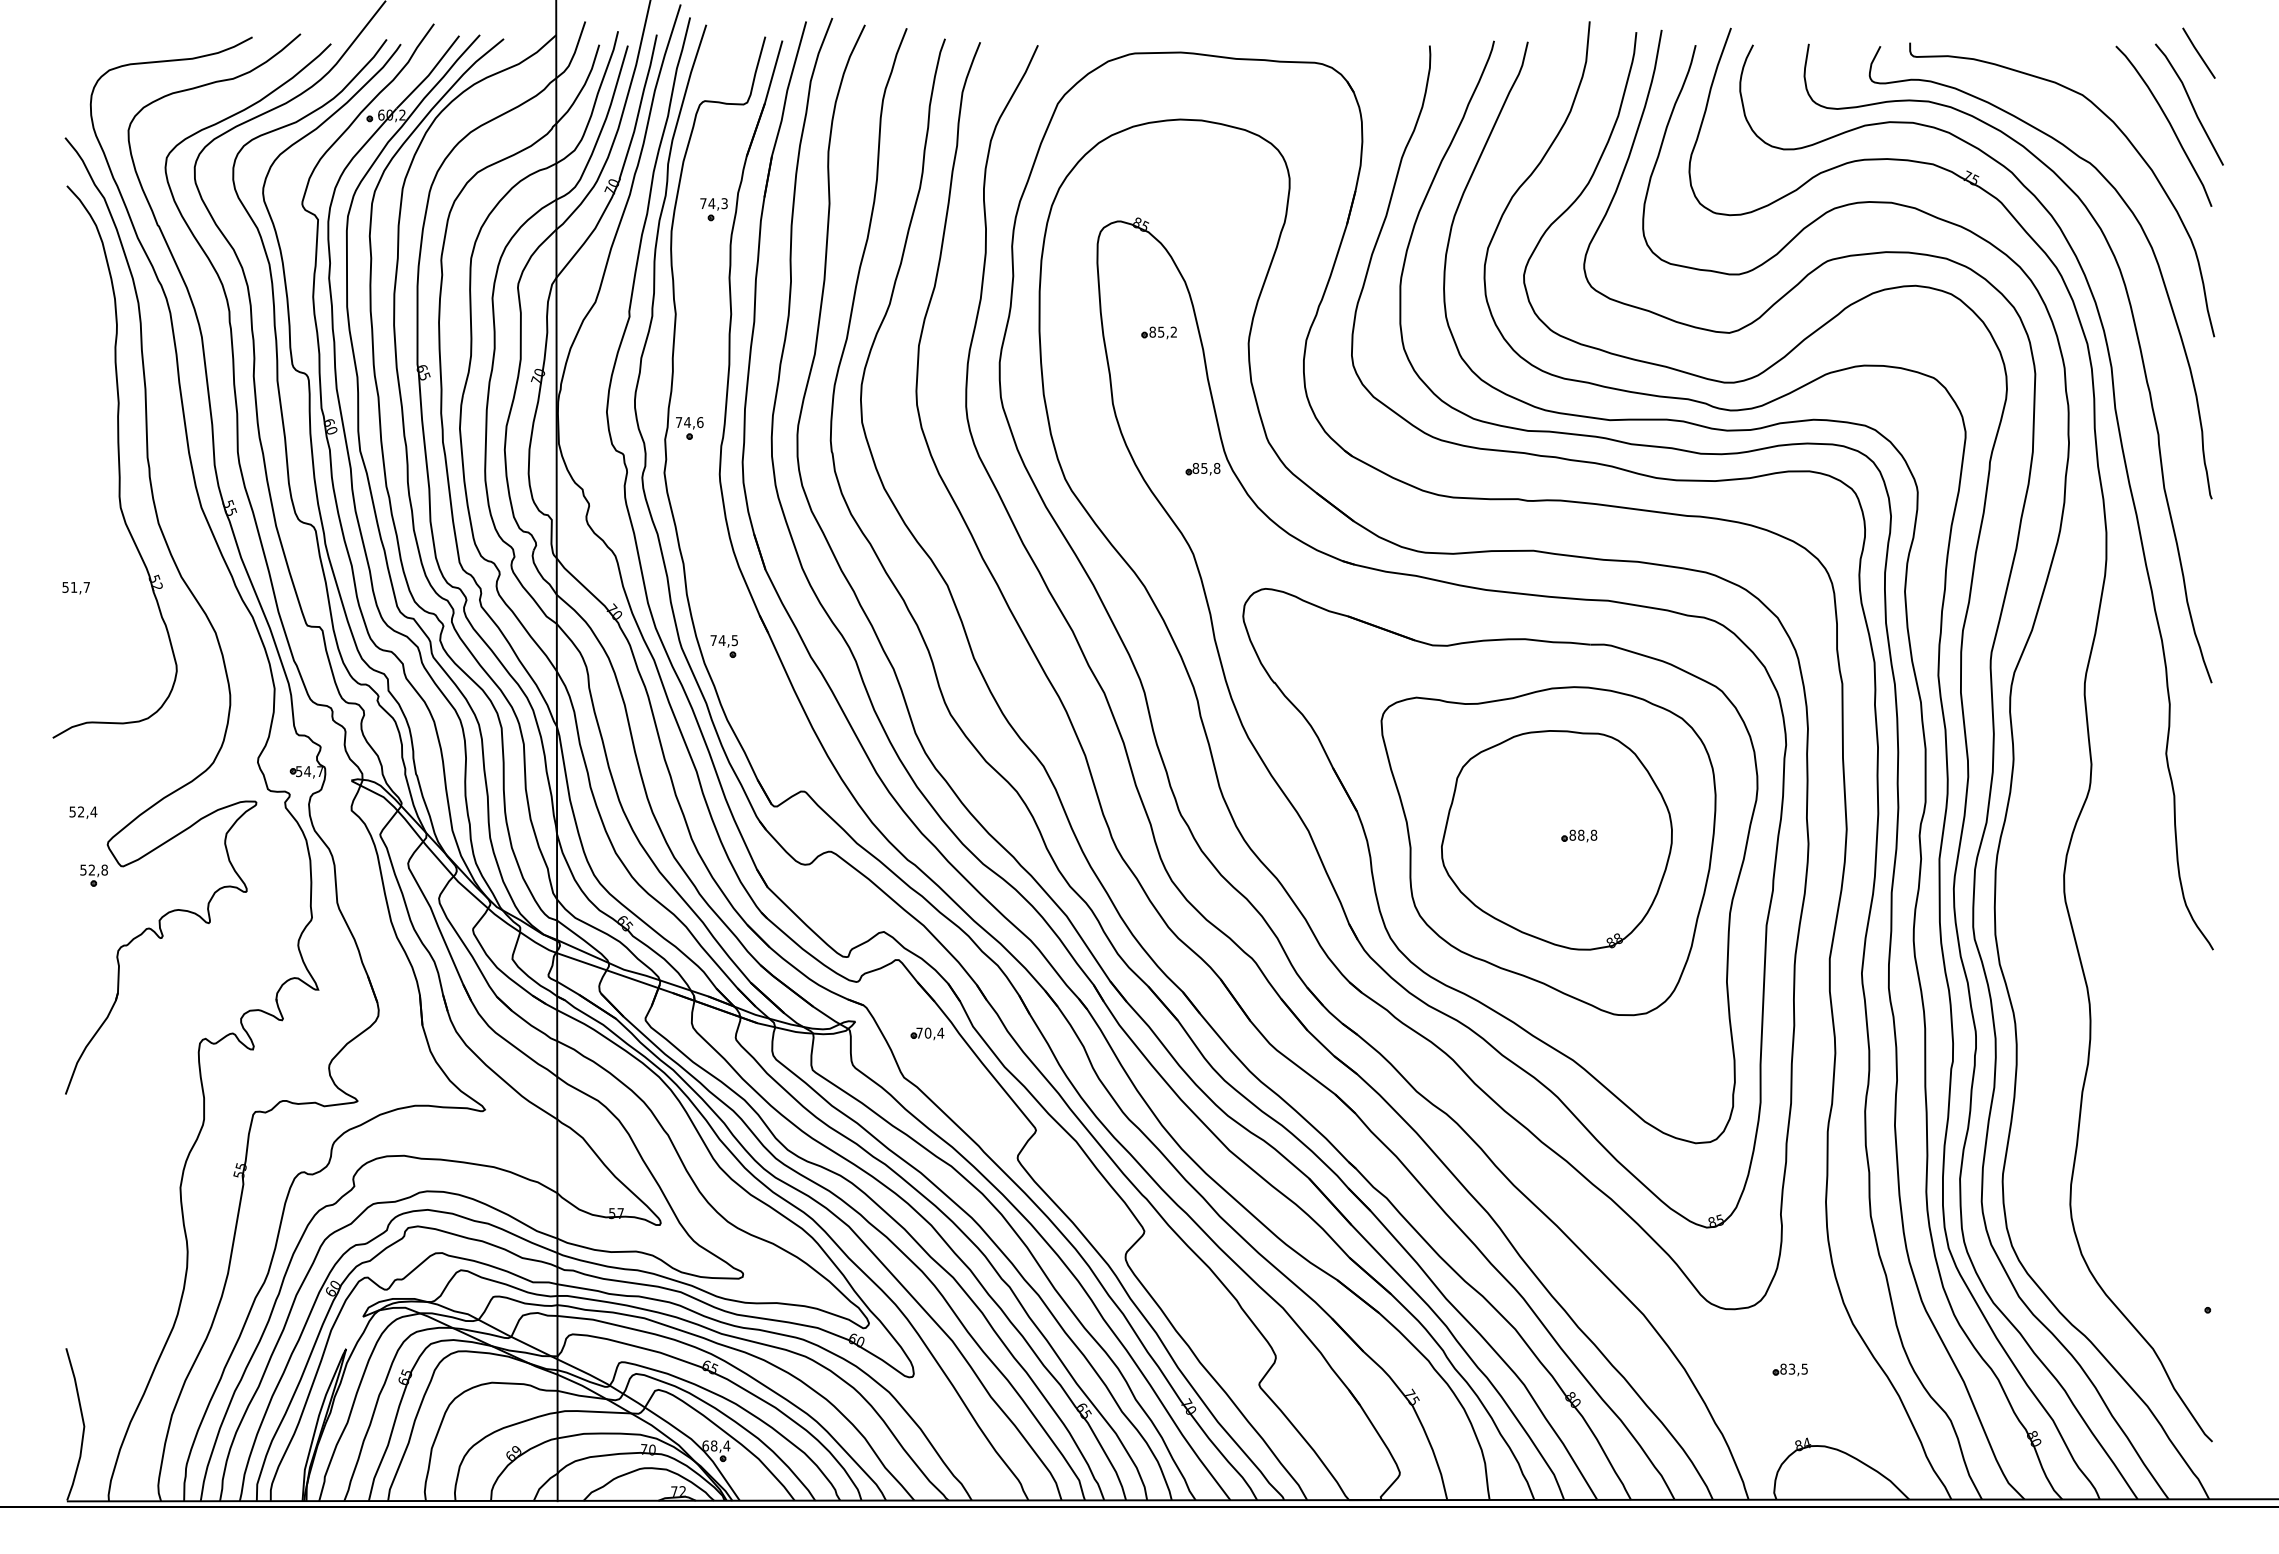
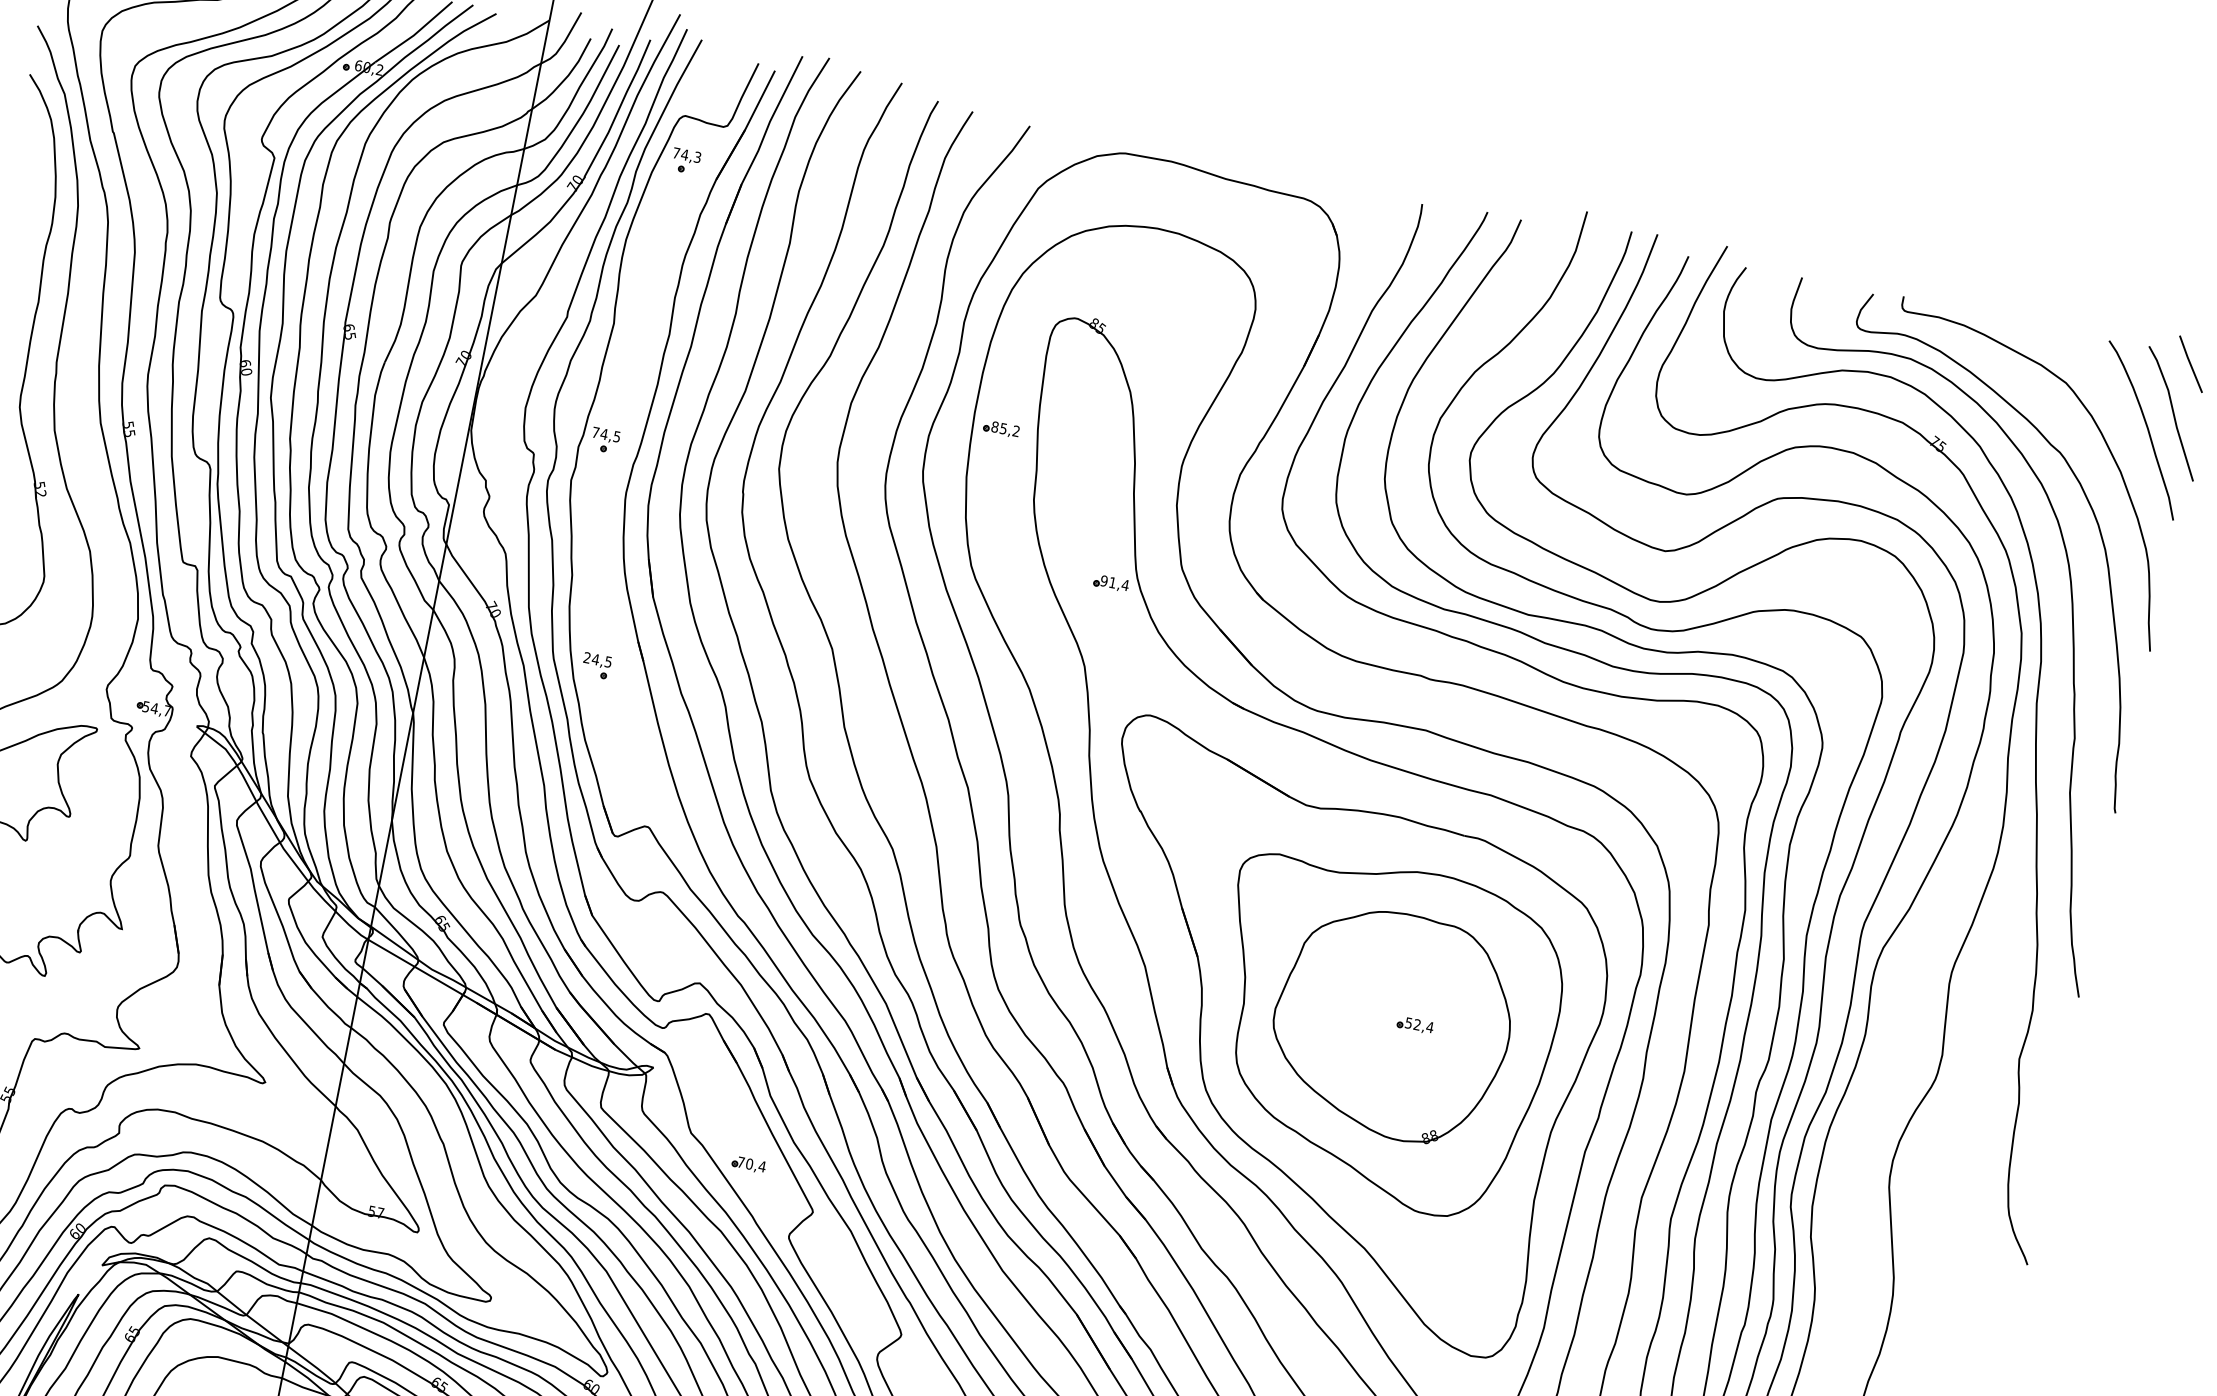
part: (713, 209) -> (685, 161), moved
part: (1158, 332) -> (1000, 428), moved
text: (700, 422) -> (617, 436), 74,6 -> 74,5
text: (1206, 468) -> (1114, 583), 85,8 -> 91,4
text: (713, 640) -> (587, 657), 74,5 -> 24,5
text: (1583, 834) -> (1419, 1024), 88,8 -> 52,4
part: (927, 1033) -> (748, 1164), moved

